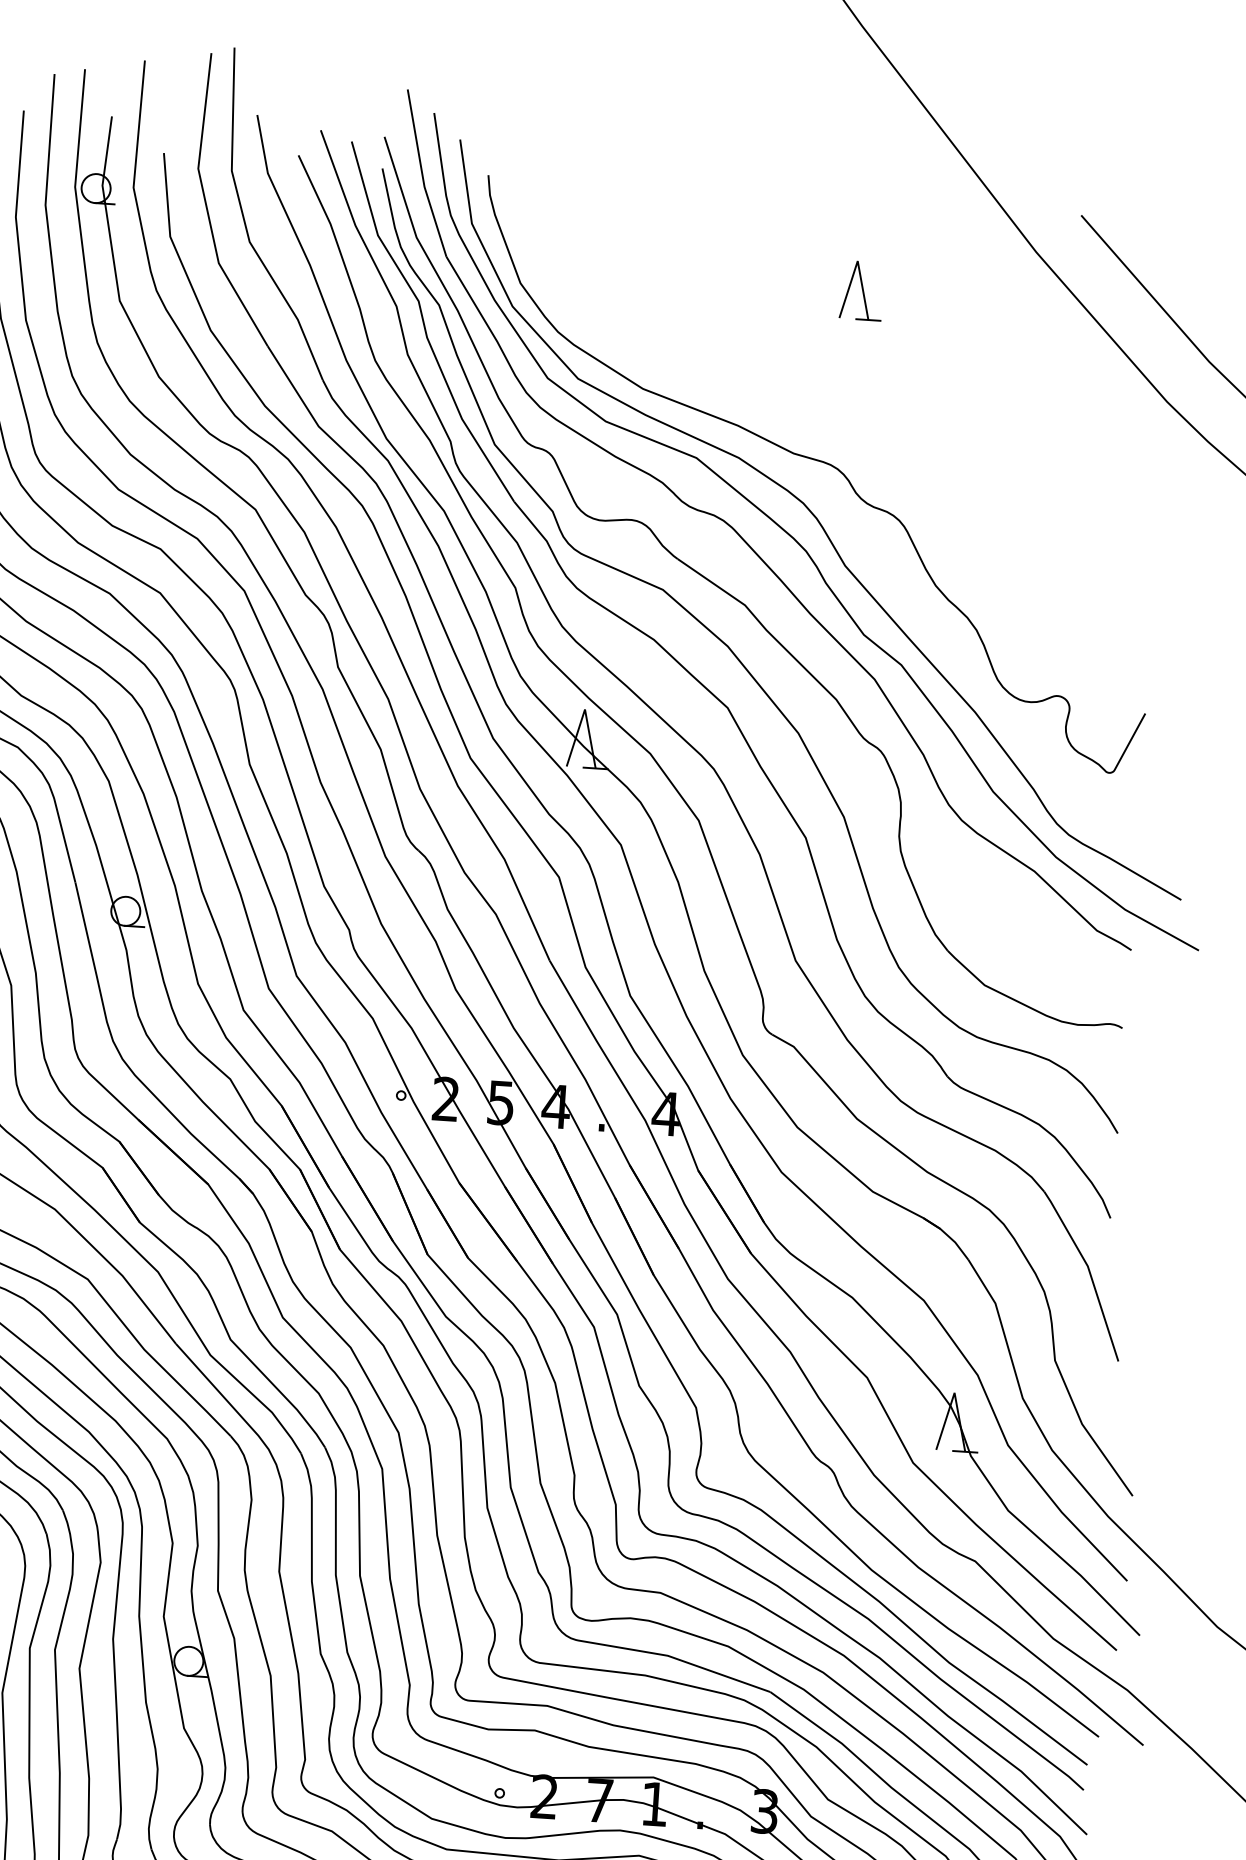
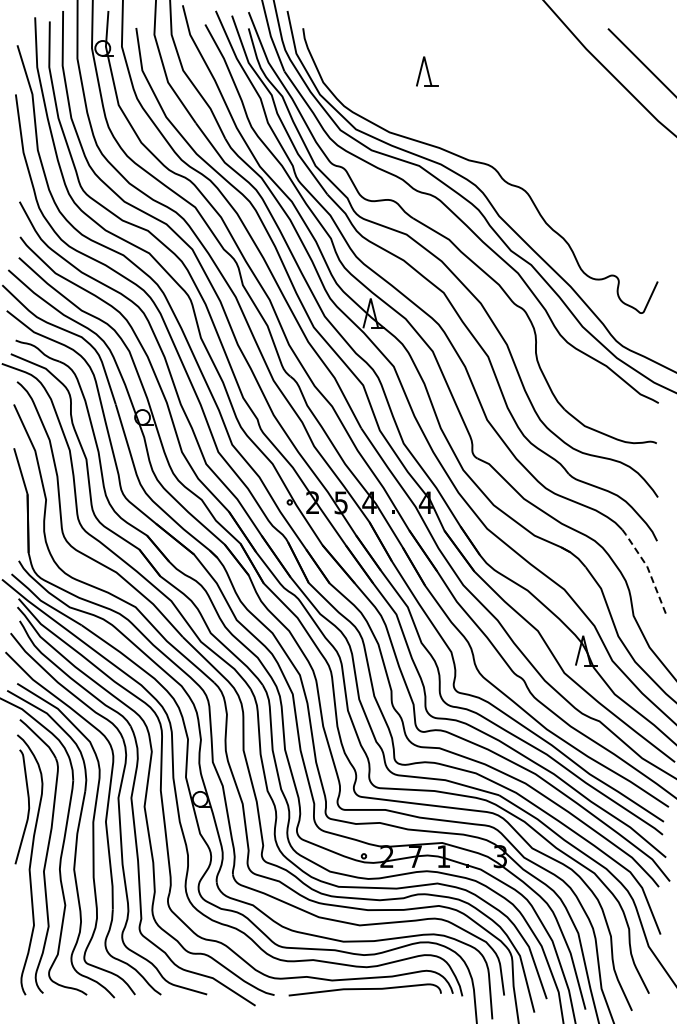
part: (862, 290) -> (427, 71), moved
line: (1088, 1270) -> (647, 568), solid -> dashed

